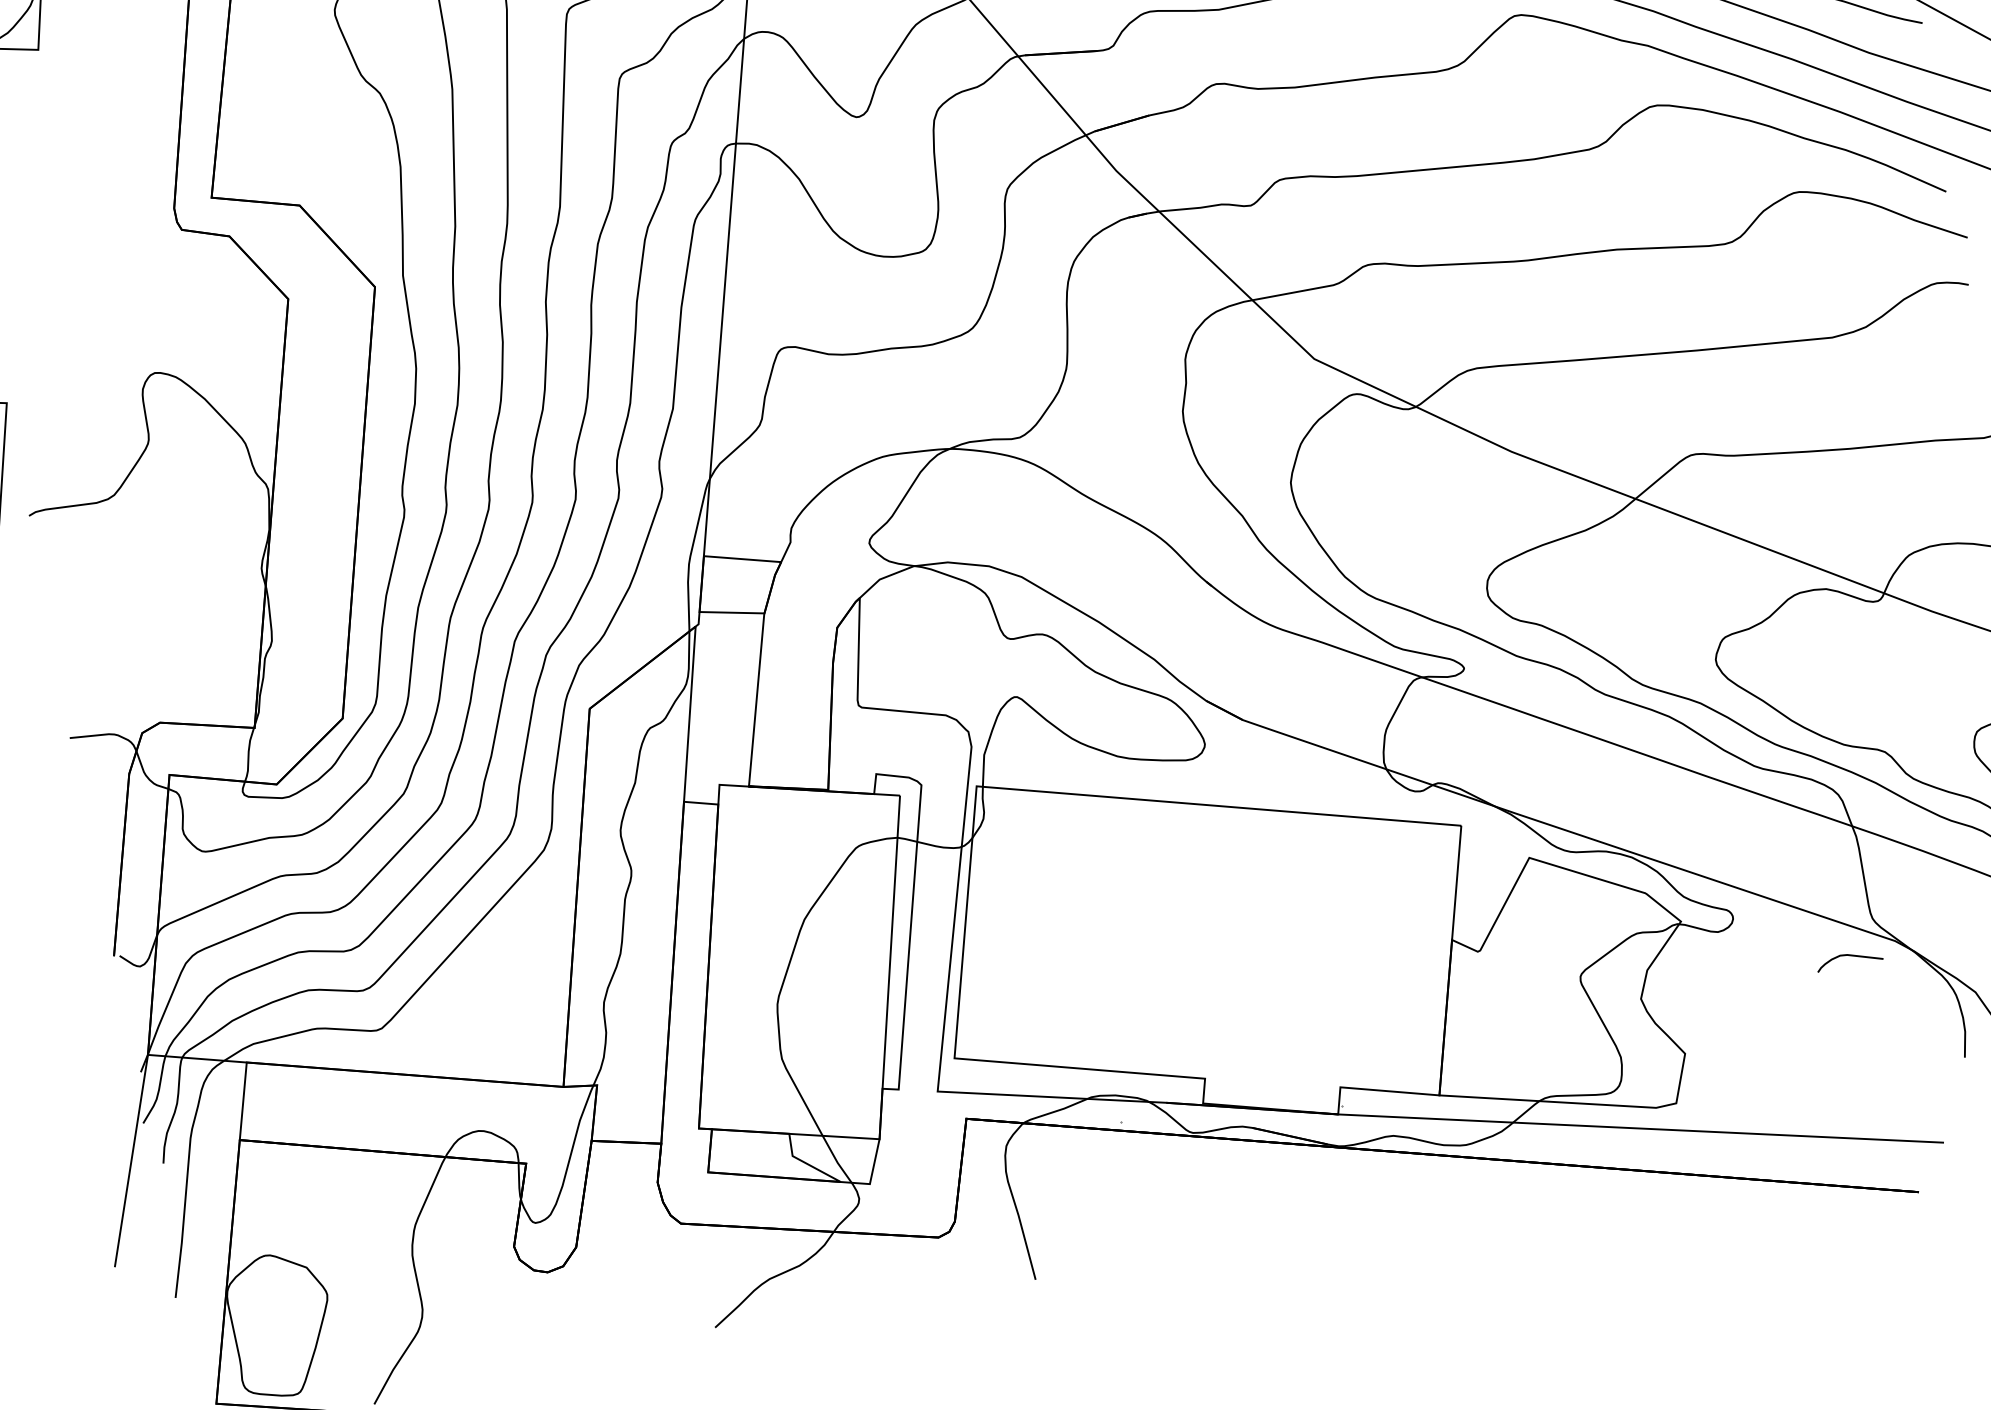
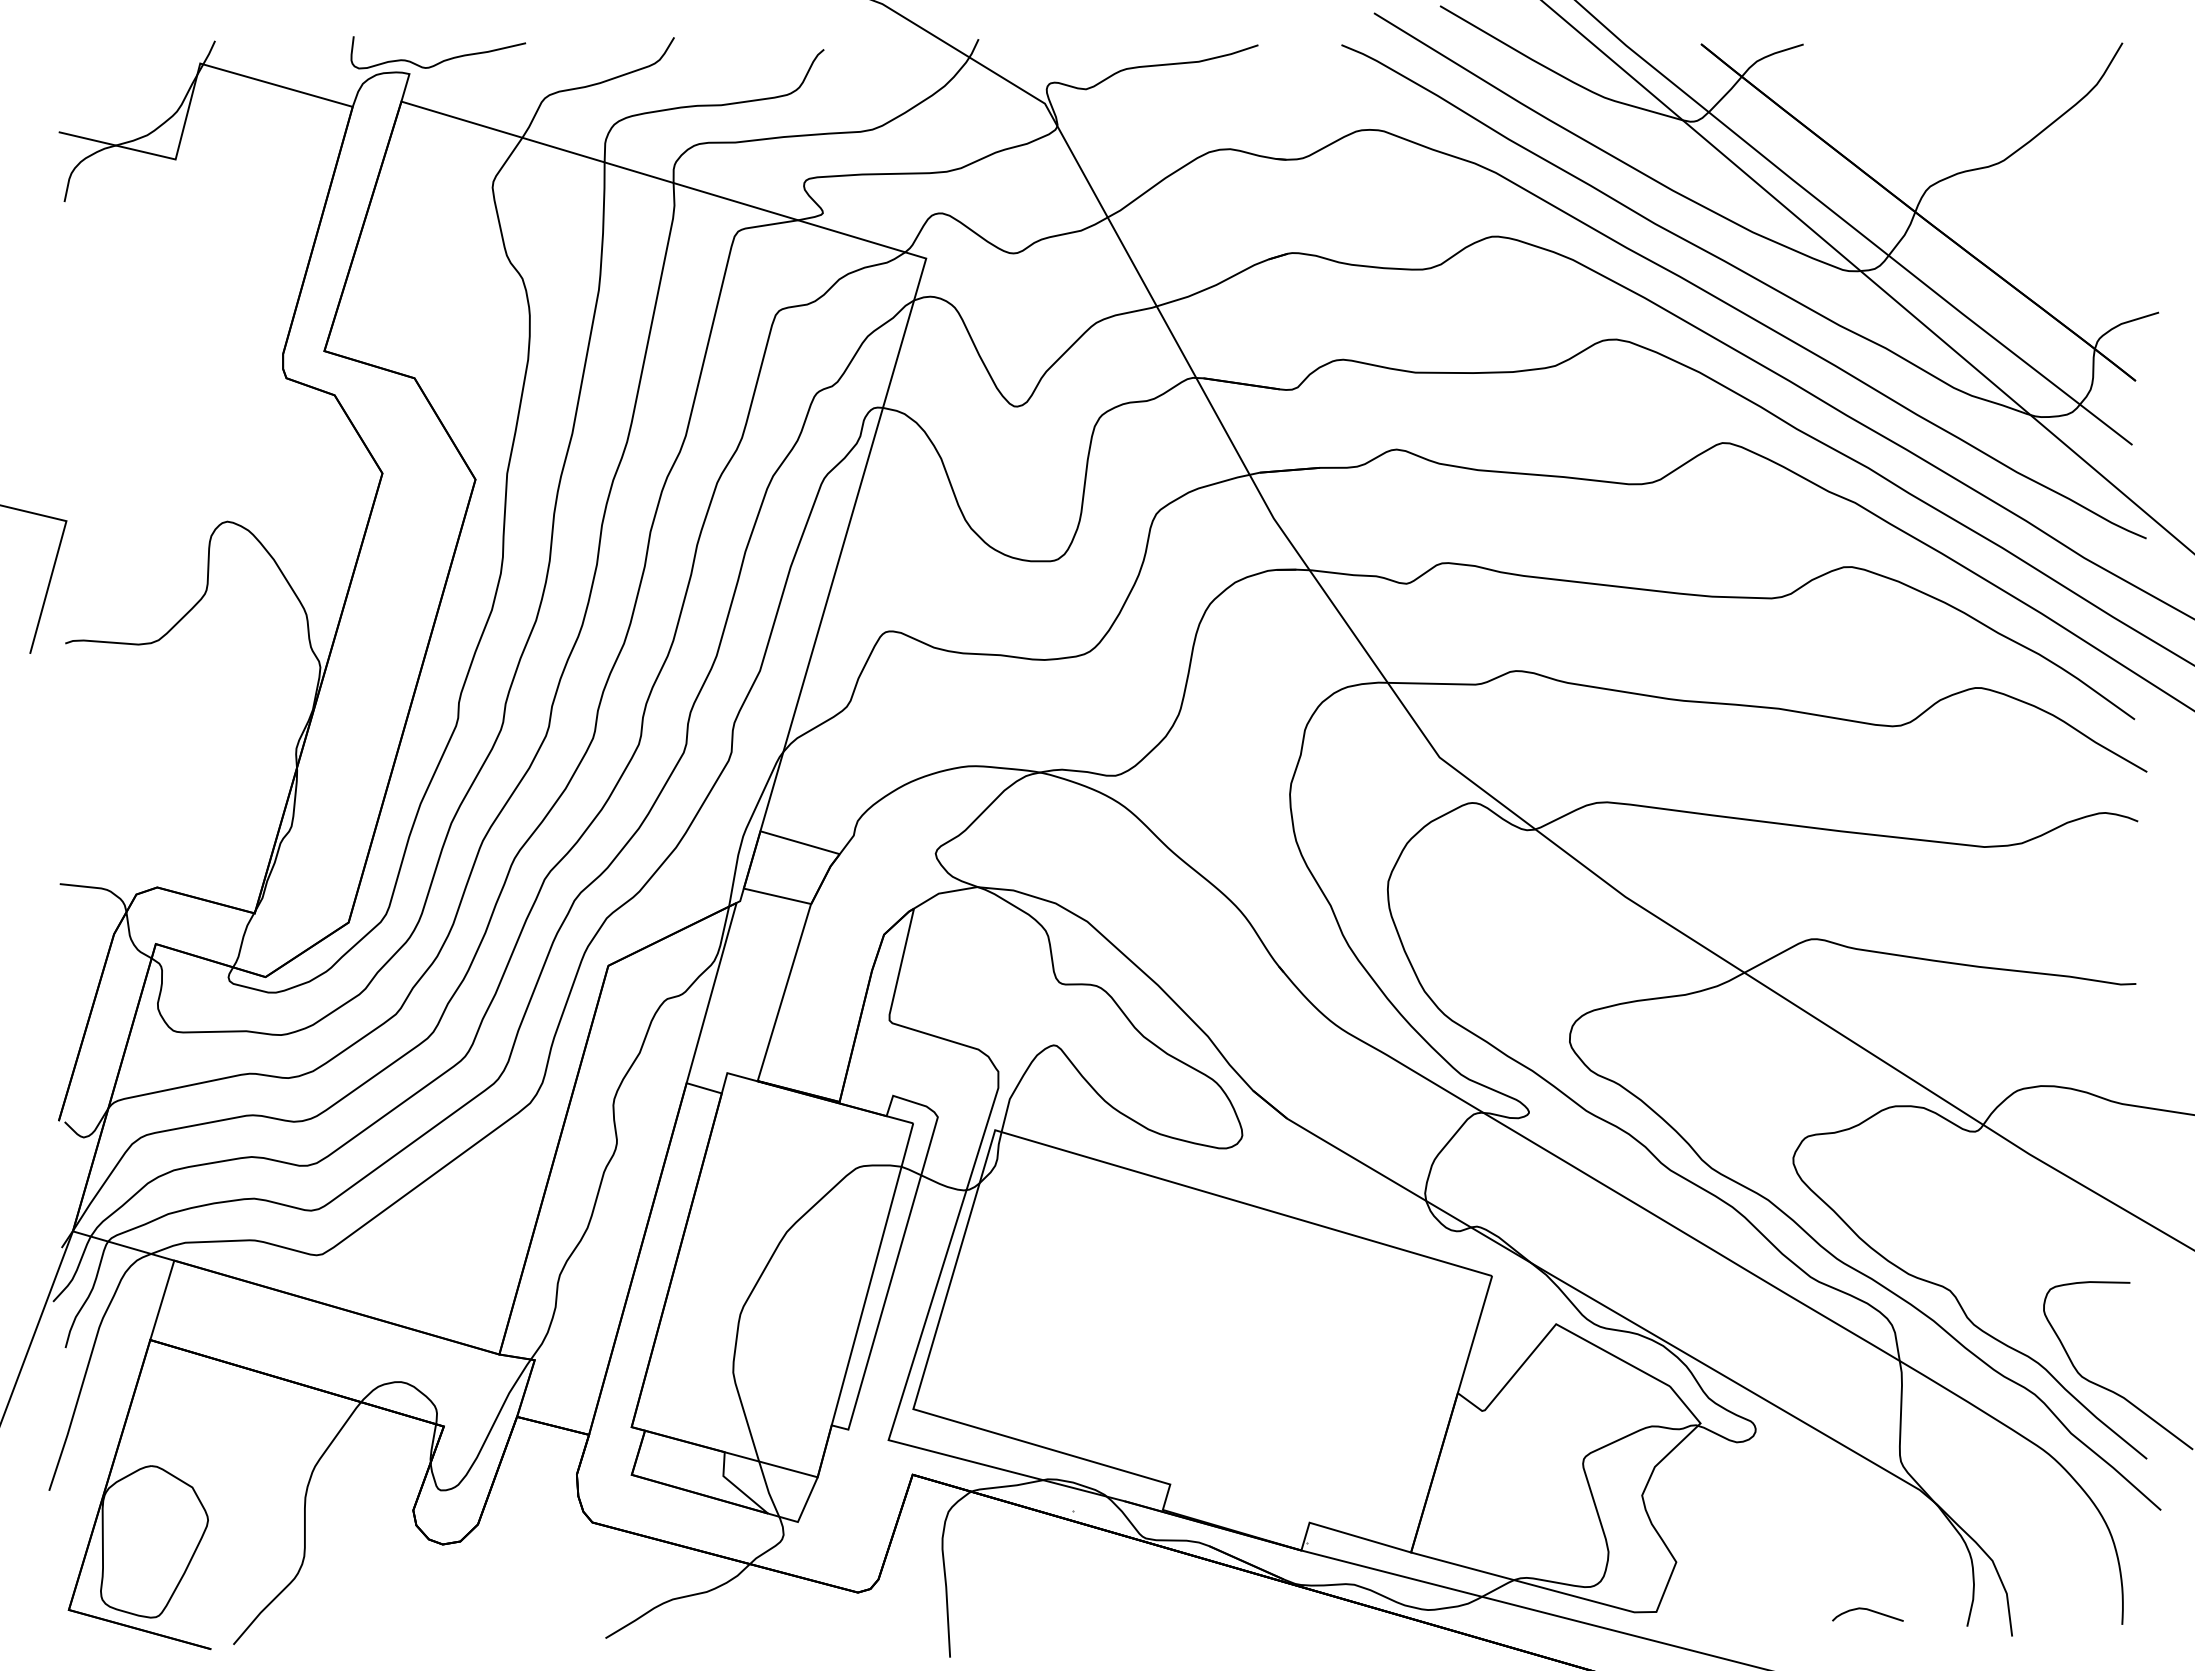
curve: (1848, 956) -> (1867, 1610), moved

